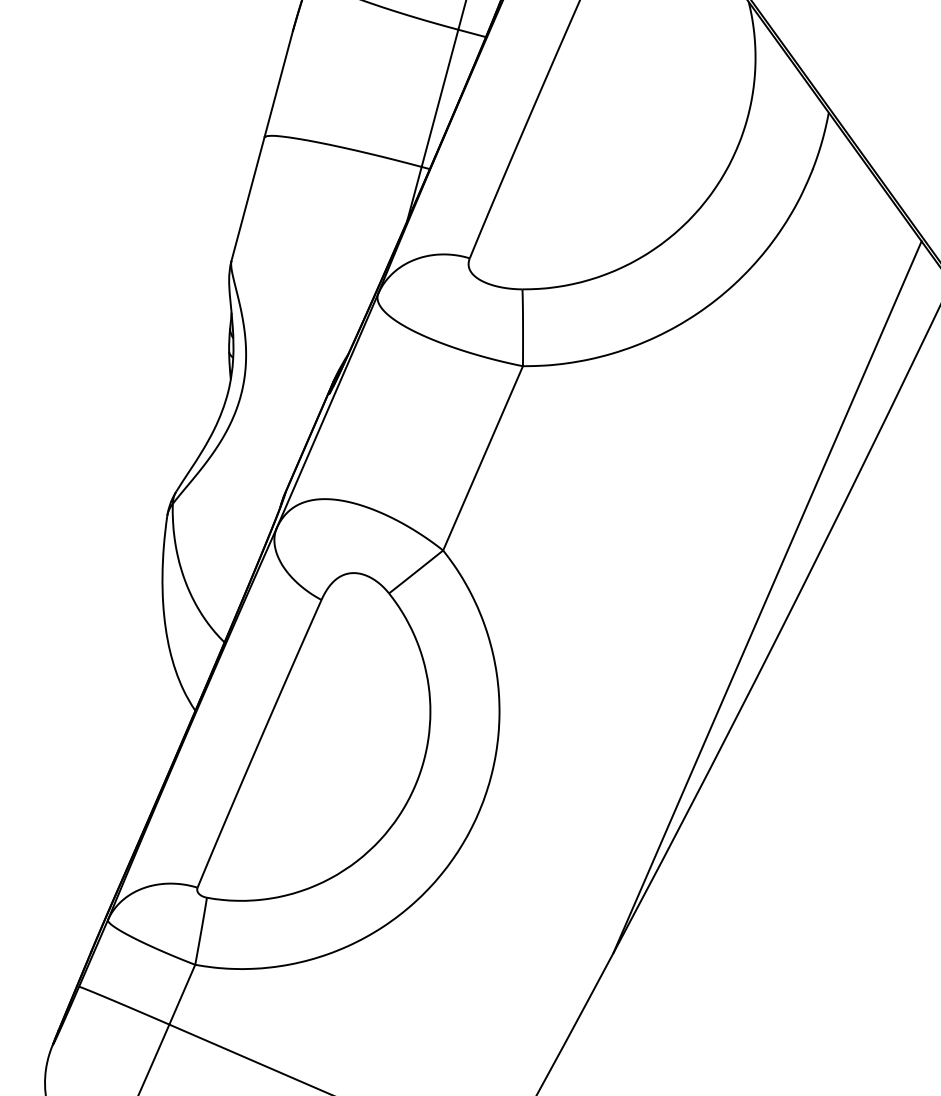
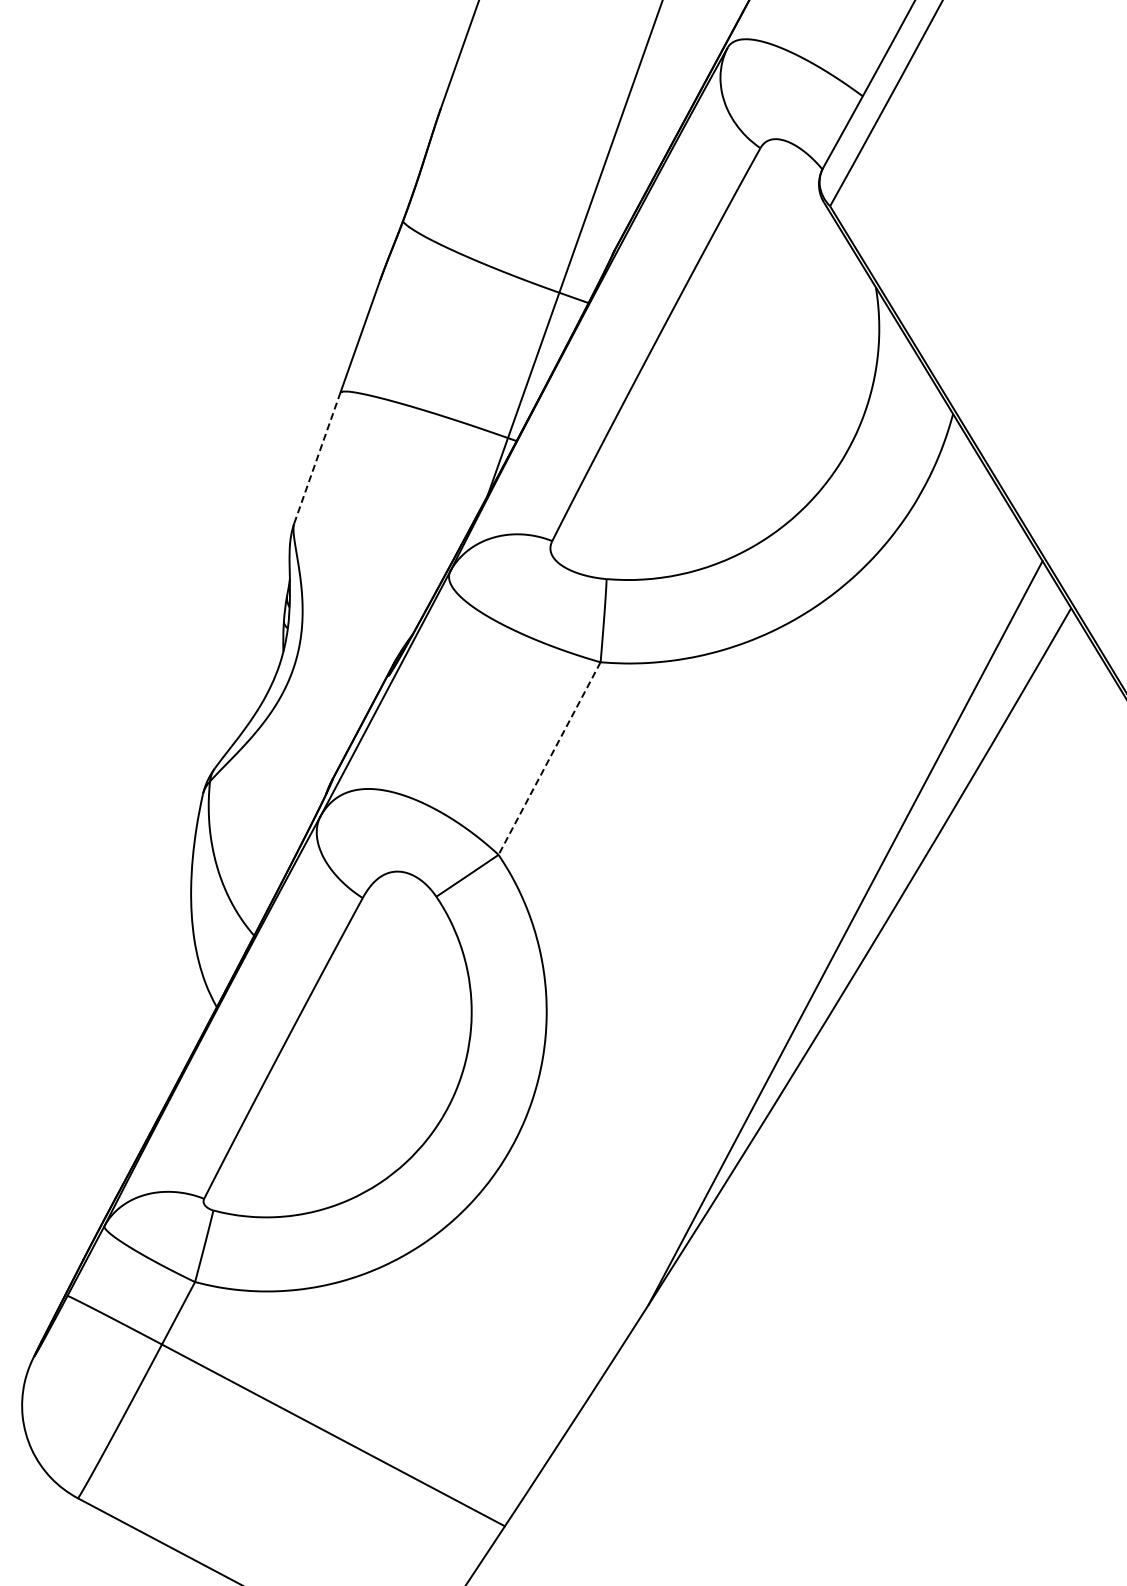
line: (248, 198) -> (317, 457), solid -> dashed
line: (482, 458) -> (549, 758), solid -> dashed

